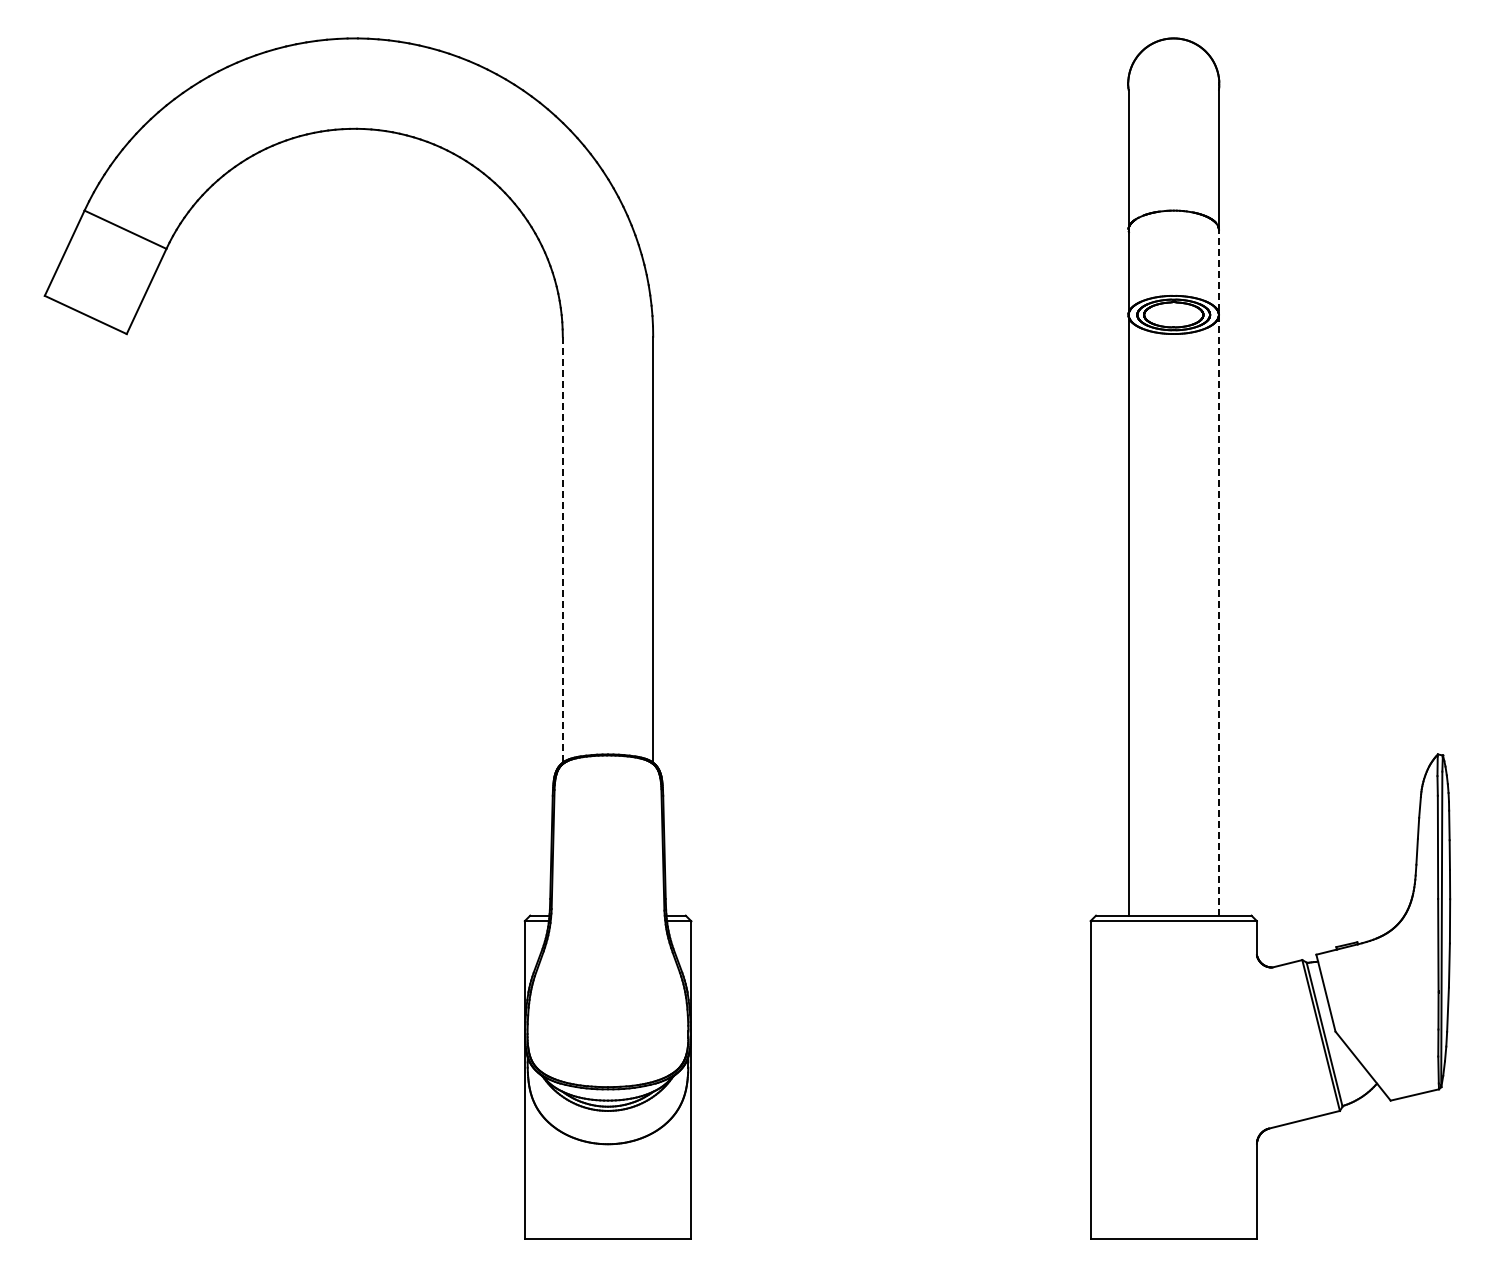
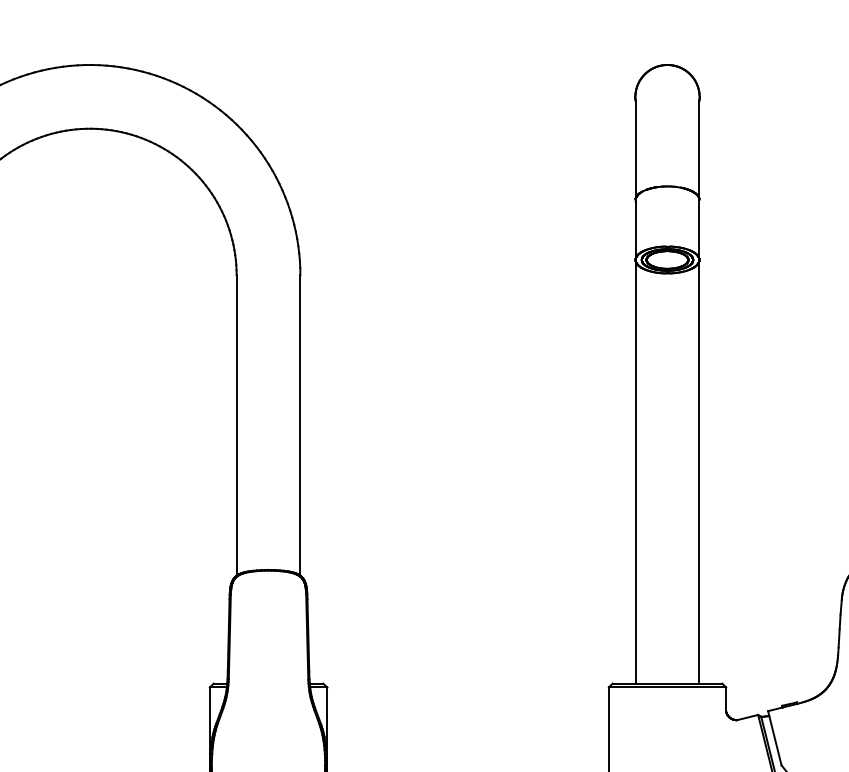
line: (562, 550) -> (236, 426), dashed -> solid
line: (1218, 572) -> (699, 441), dashed -> solid

